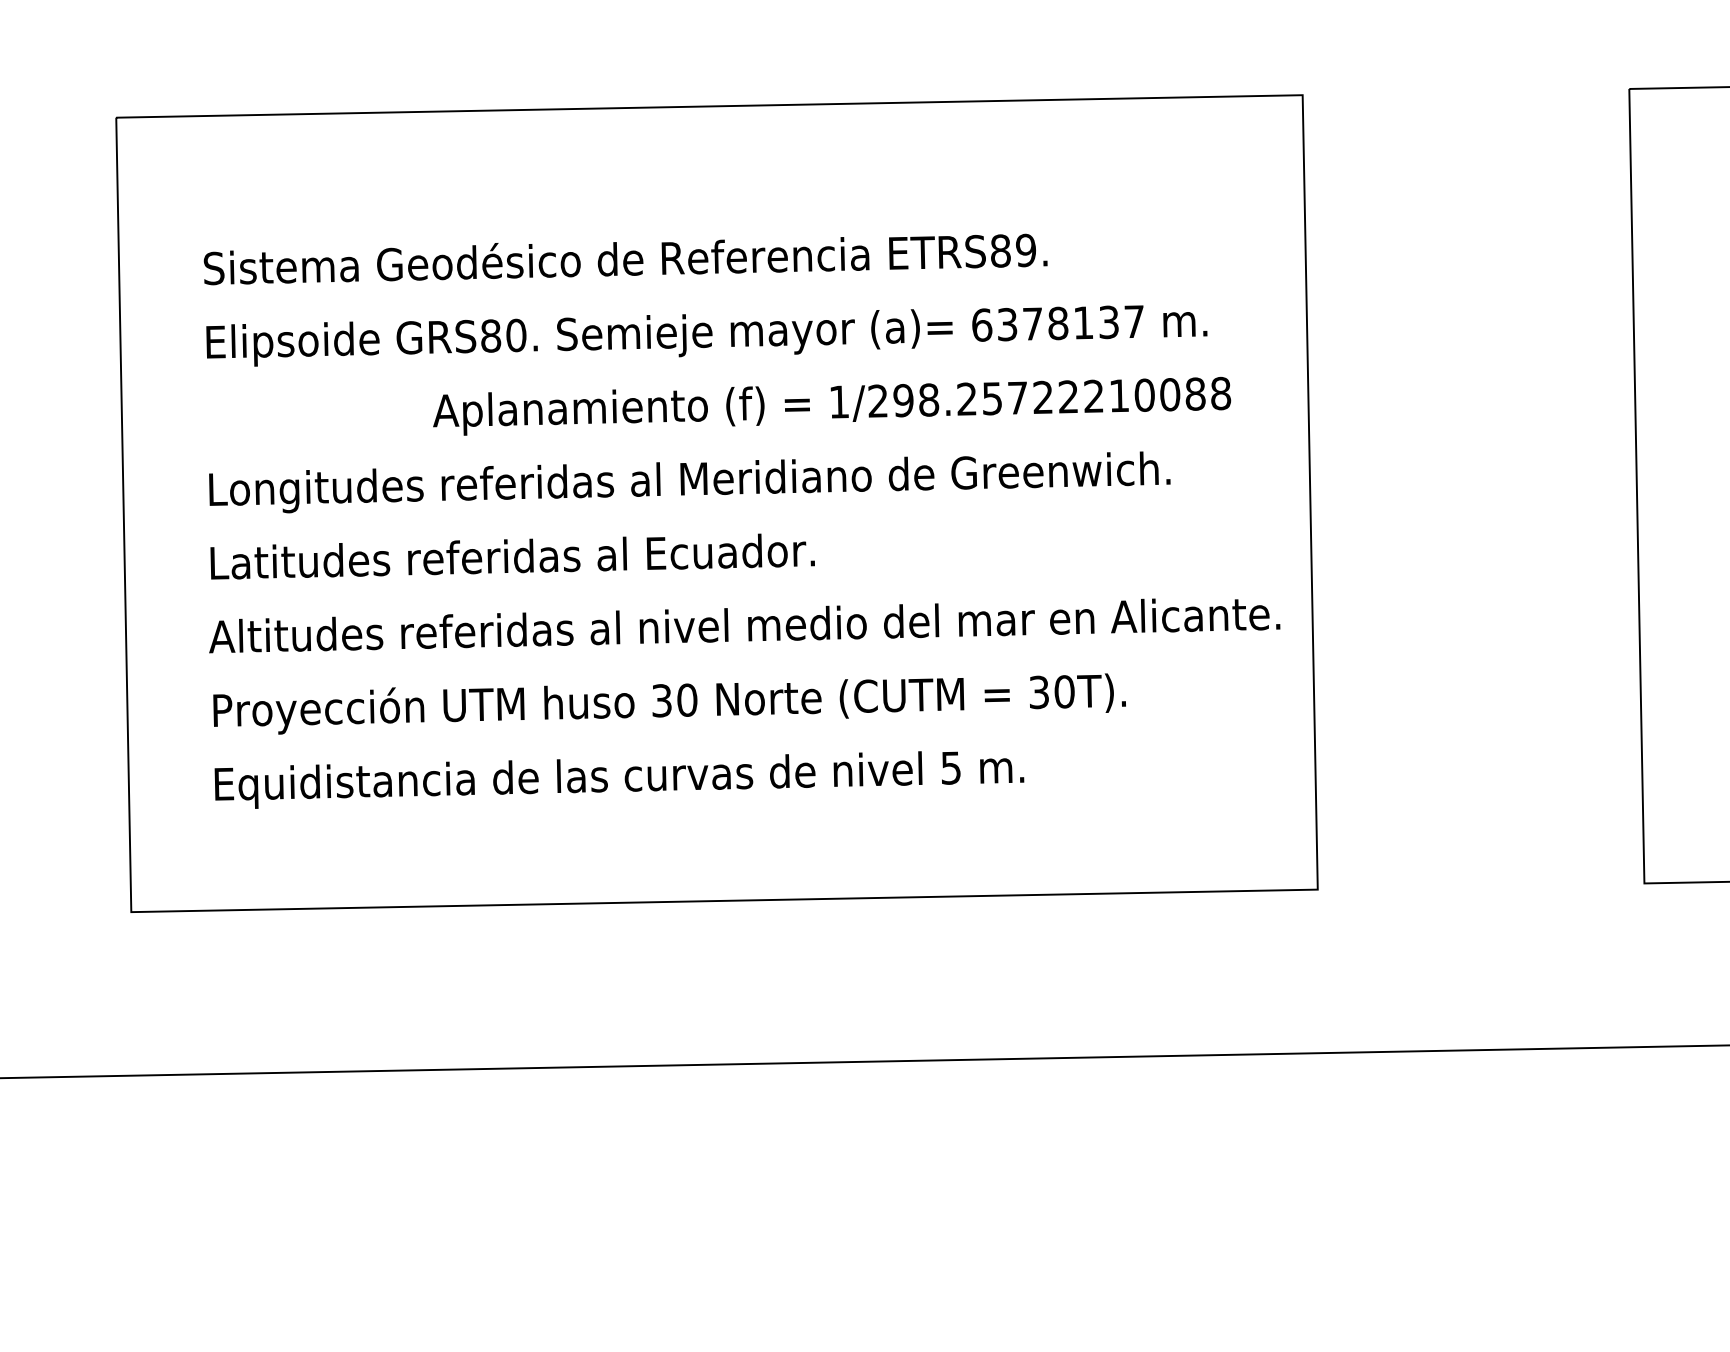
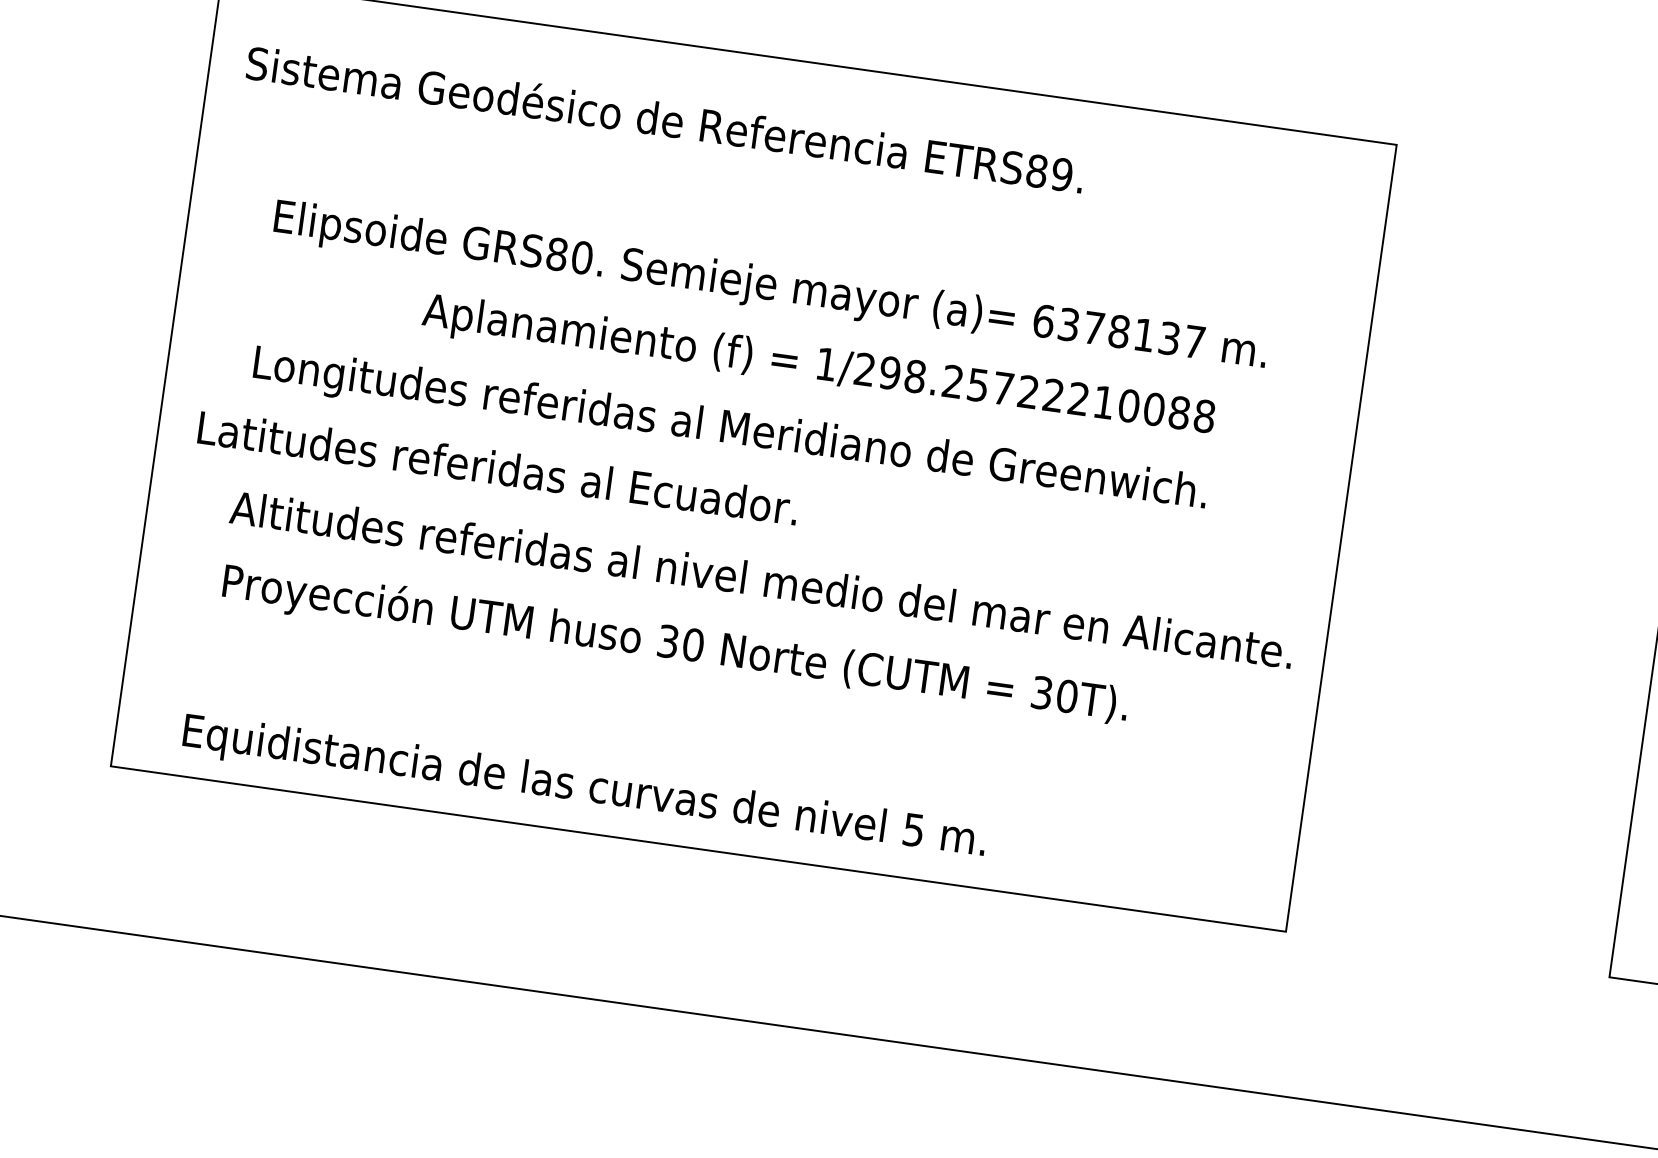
text: (625, 259) -> (665, 120), moved
text: (832, 405) -> (819, 366), moved
text: (512, 556) -> (498, 468), moved
text: (619, 779) -> (584, 788), moved

